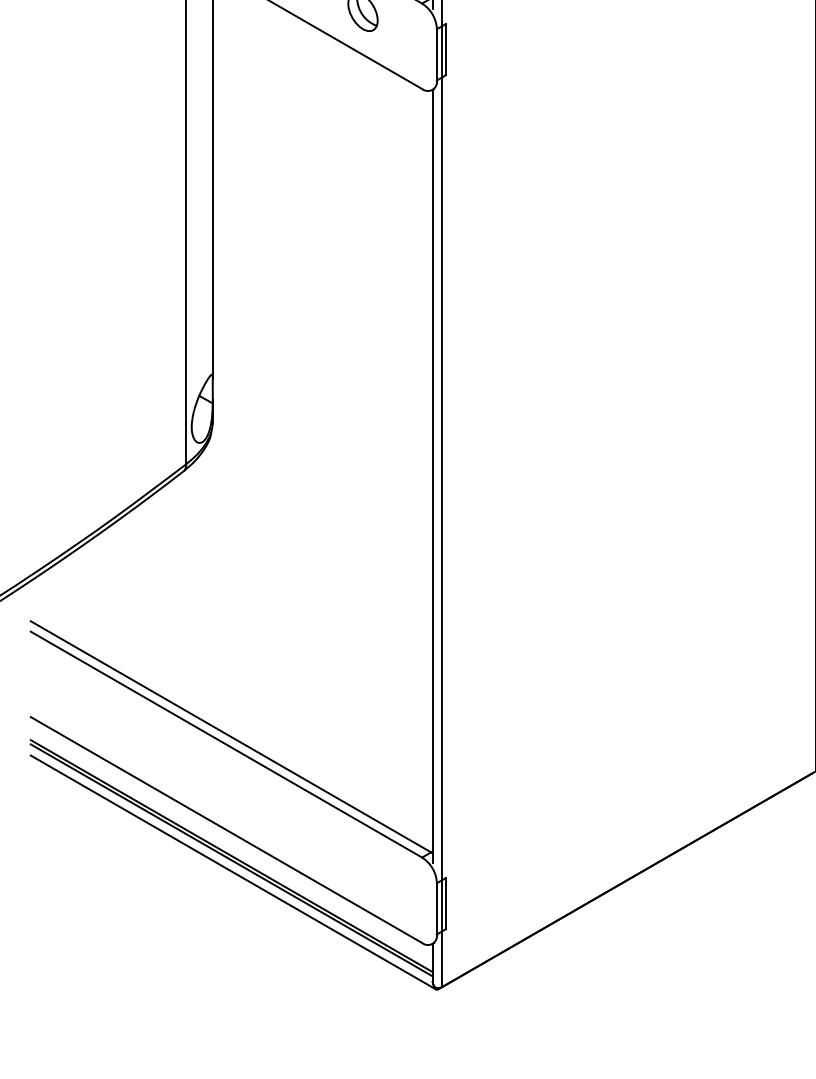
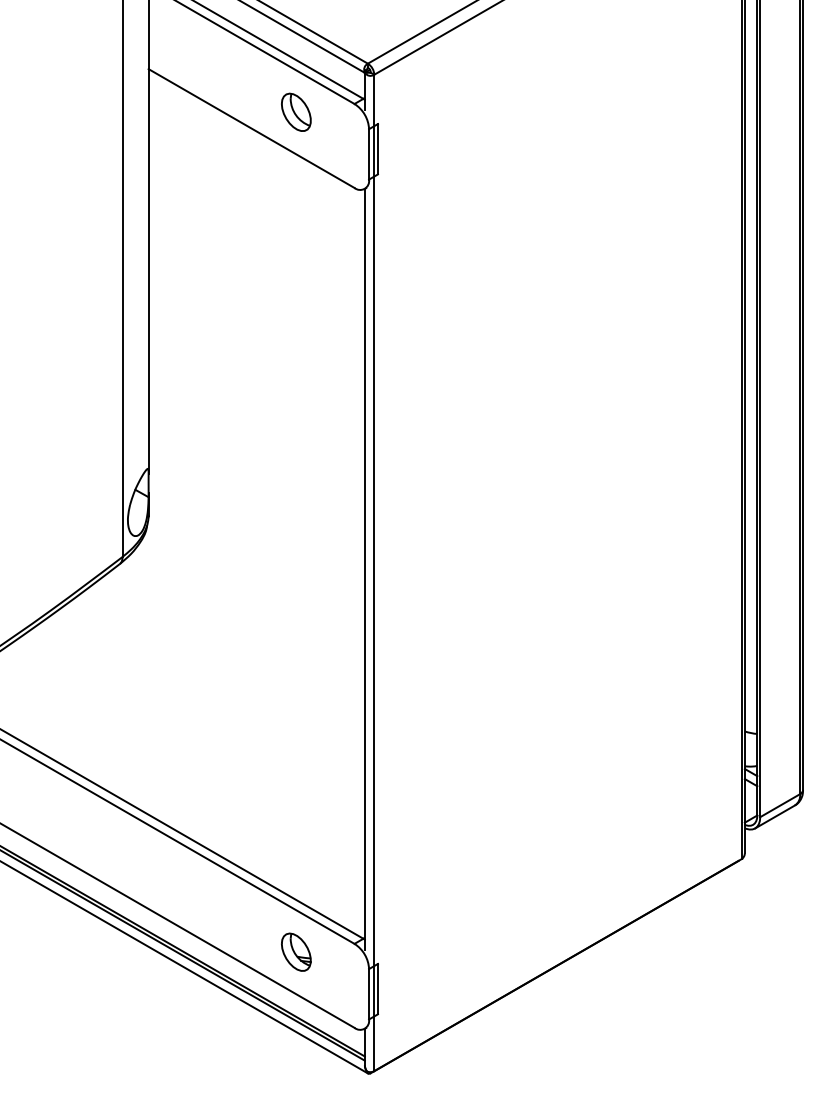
part: (363, 865) -> (296, 951), added

